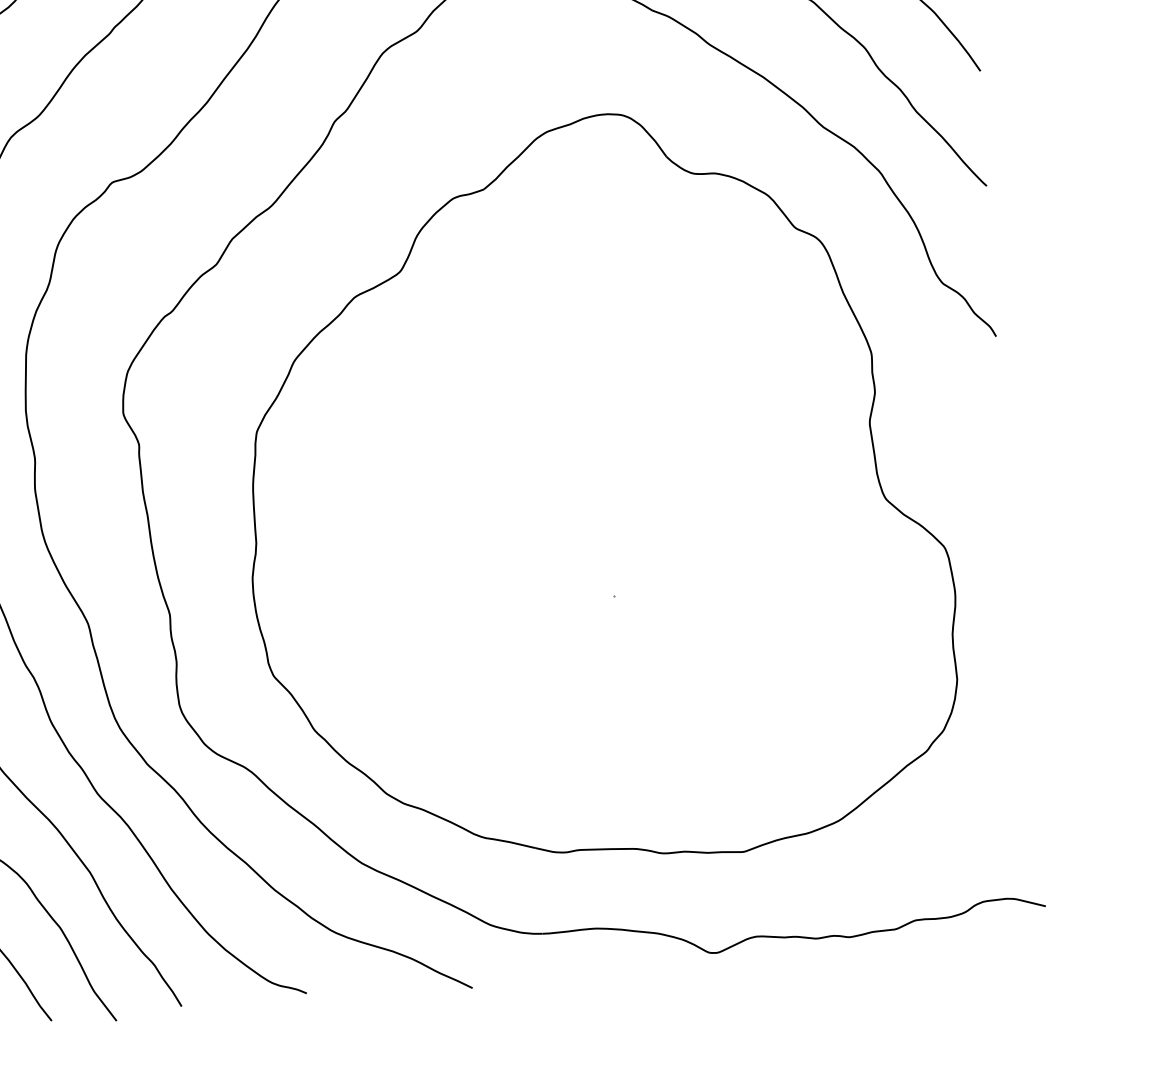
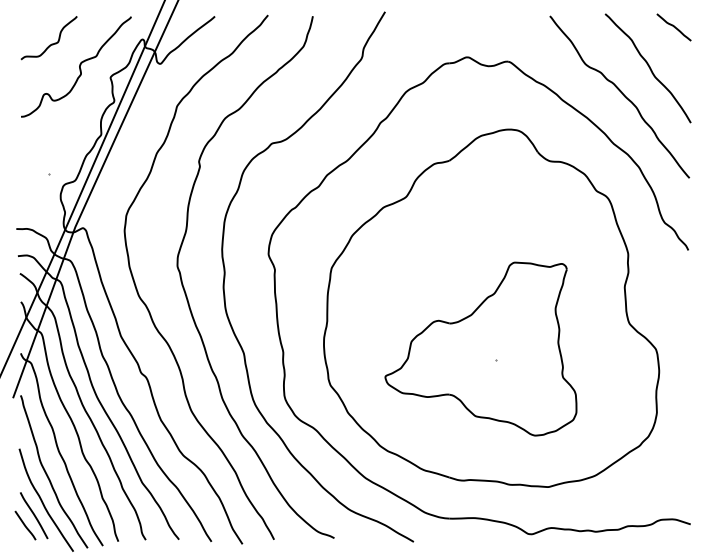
part: (579, 574) -> (480, 348), added

